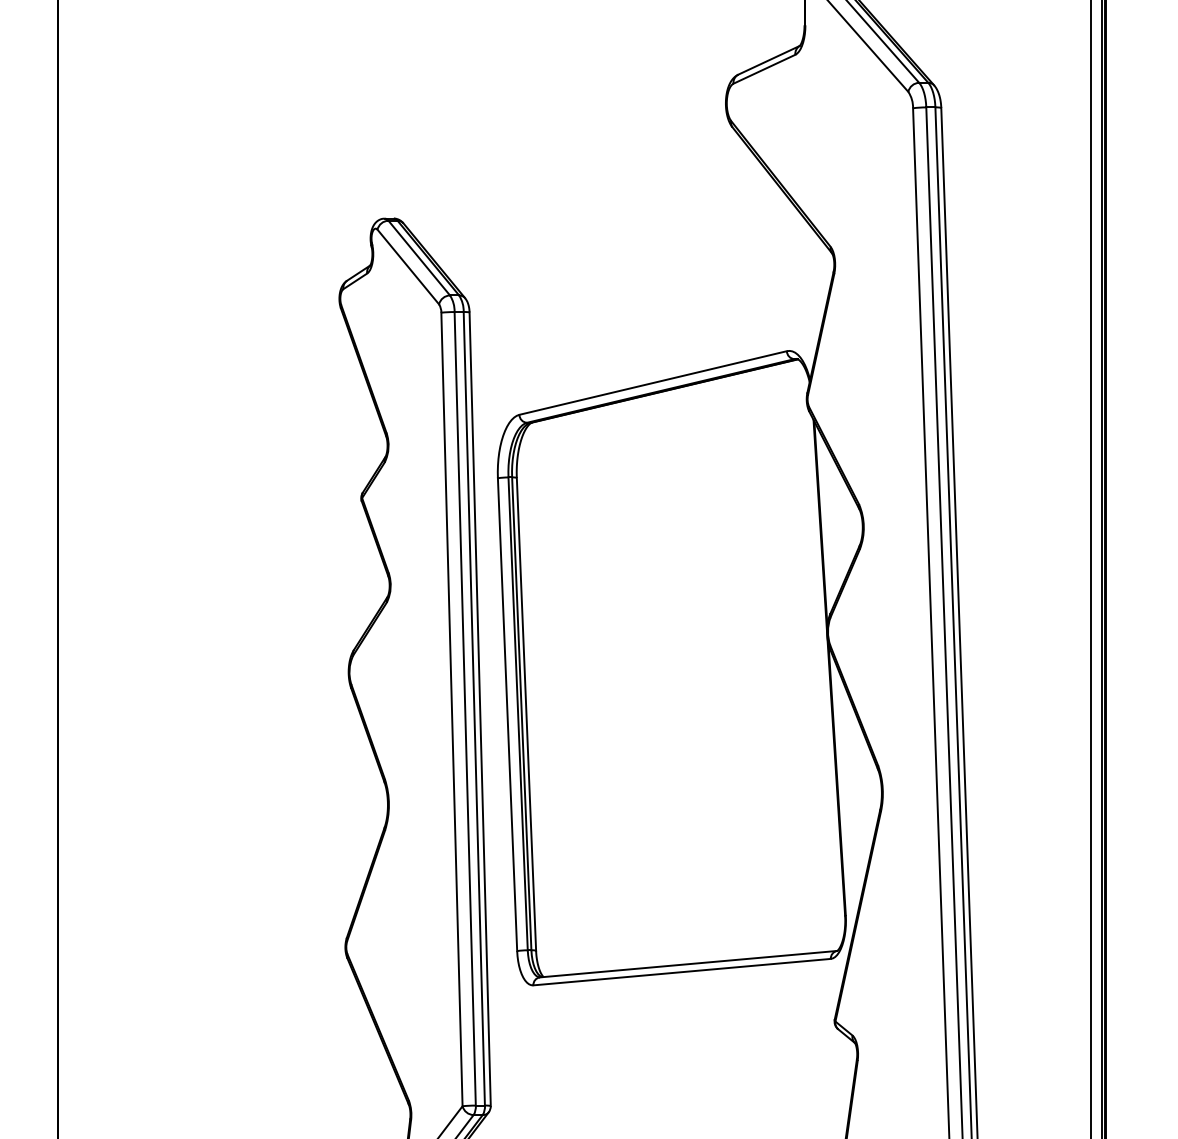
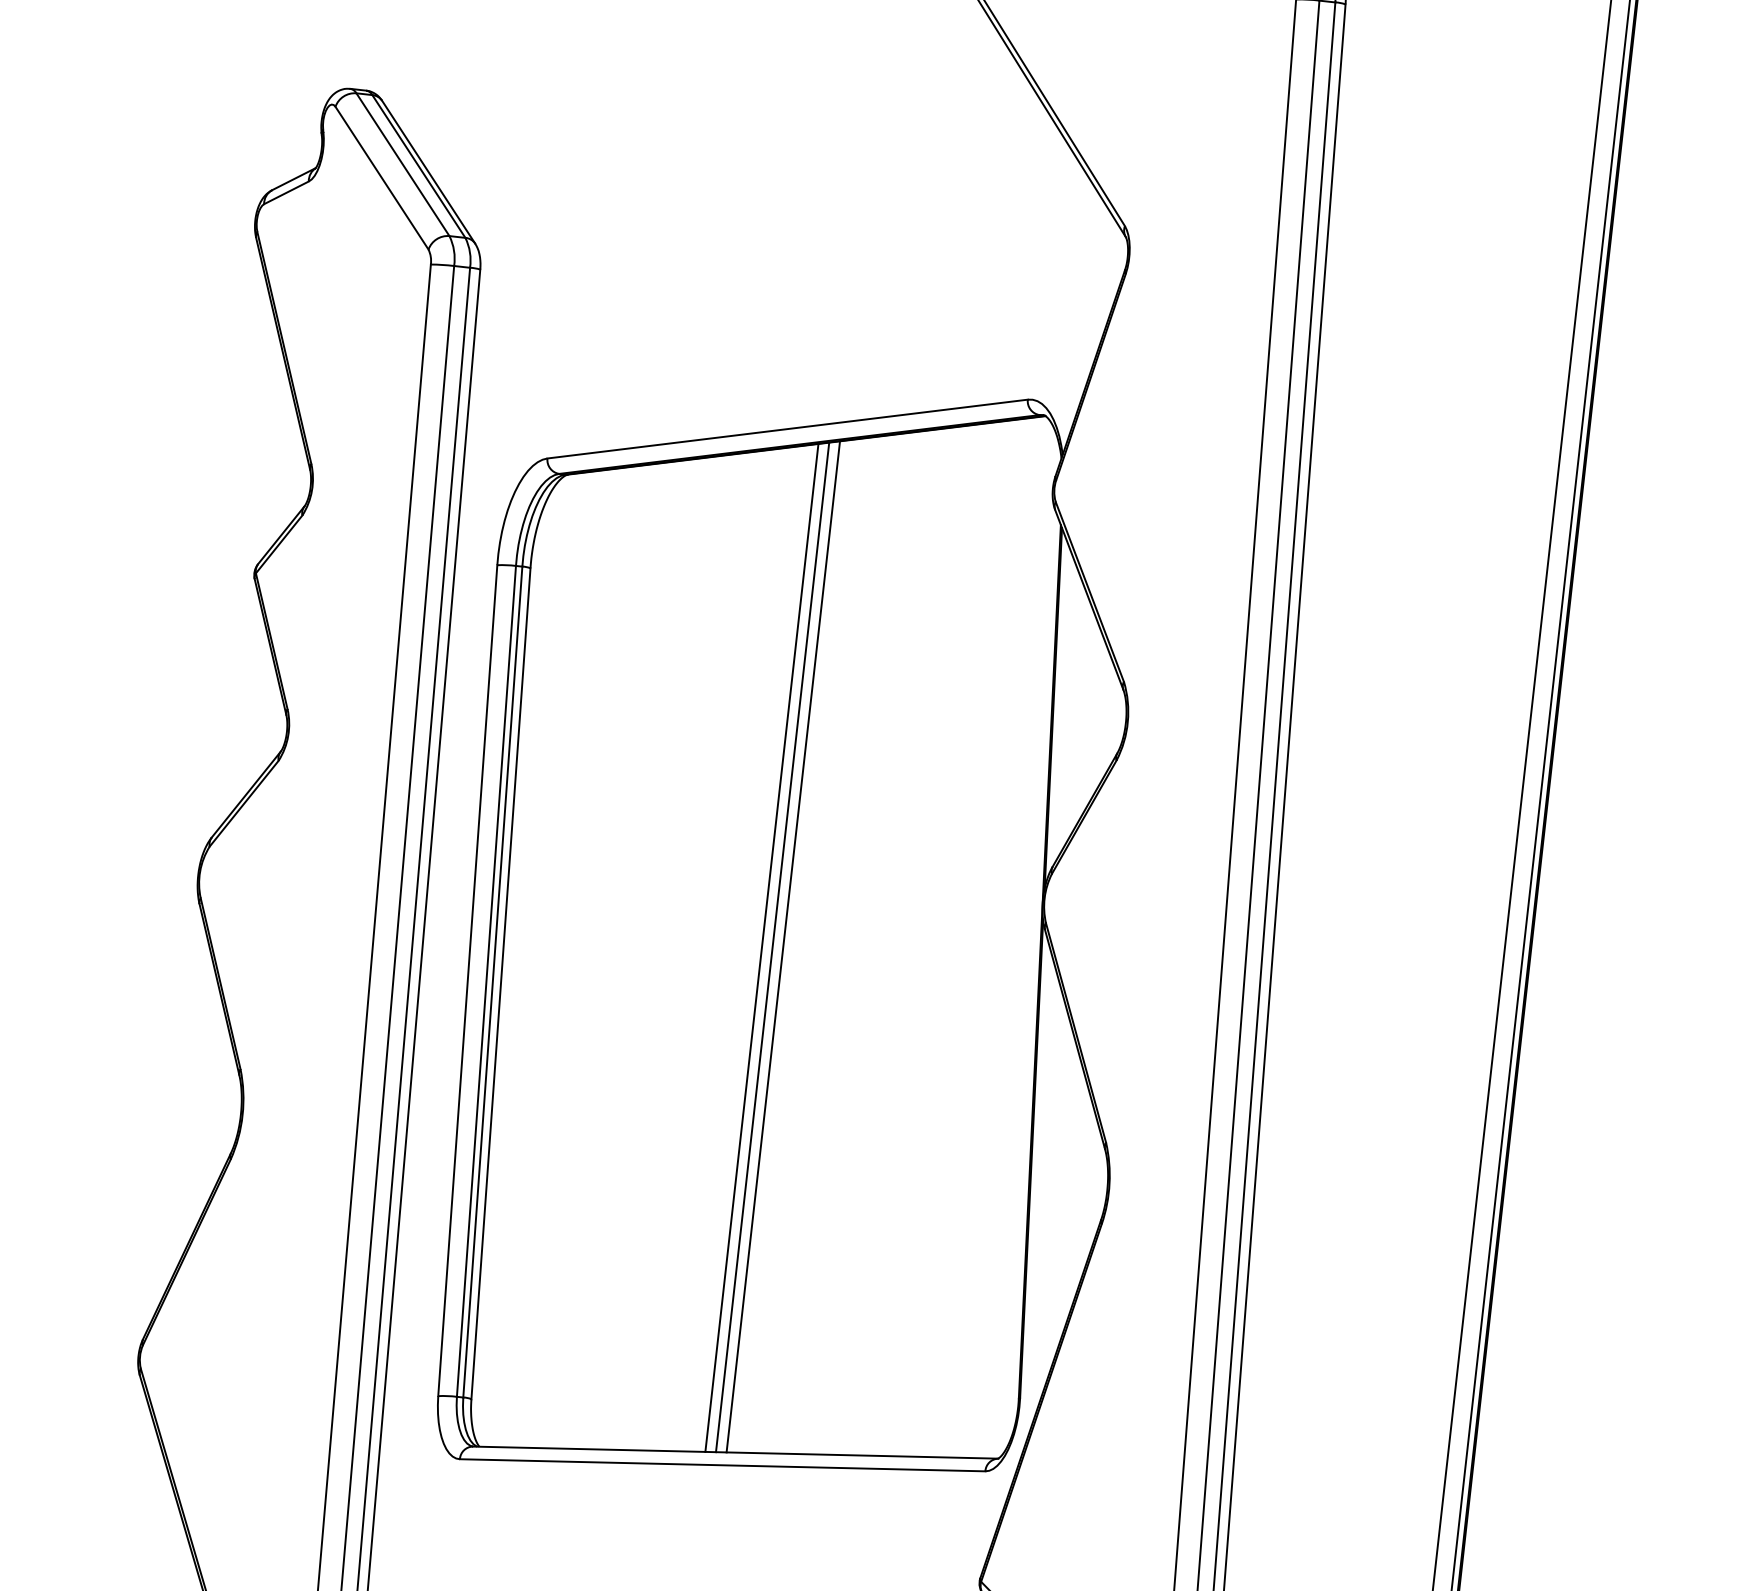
line: (683, 675) -> (783, 946), added
line: (677, 676) -> (772, 947), added
line: (671, 677) -> (761, 947), added

